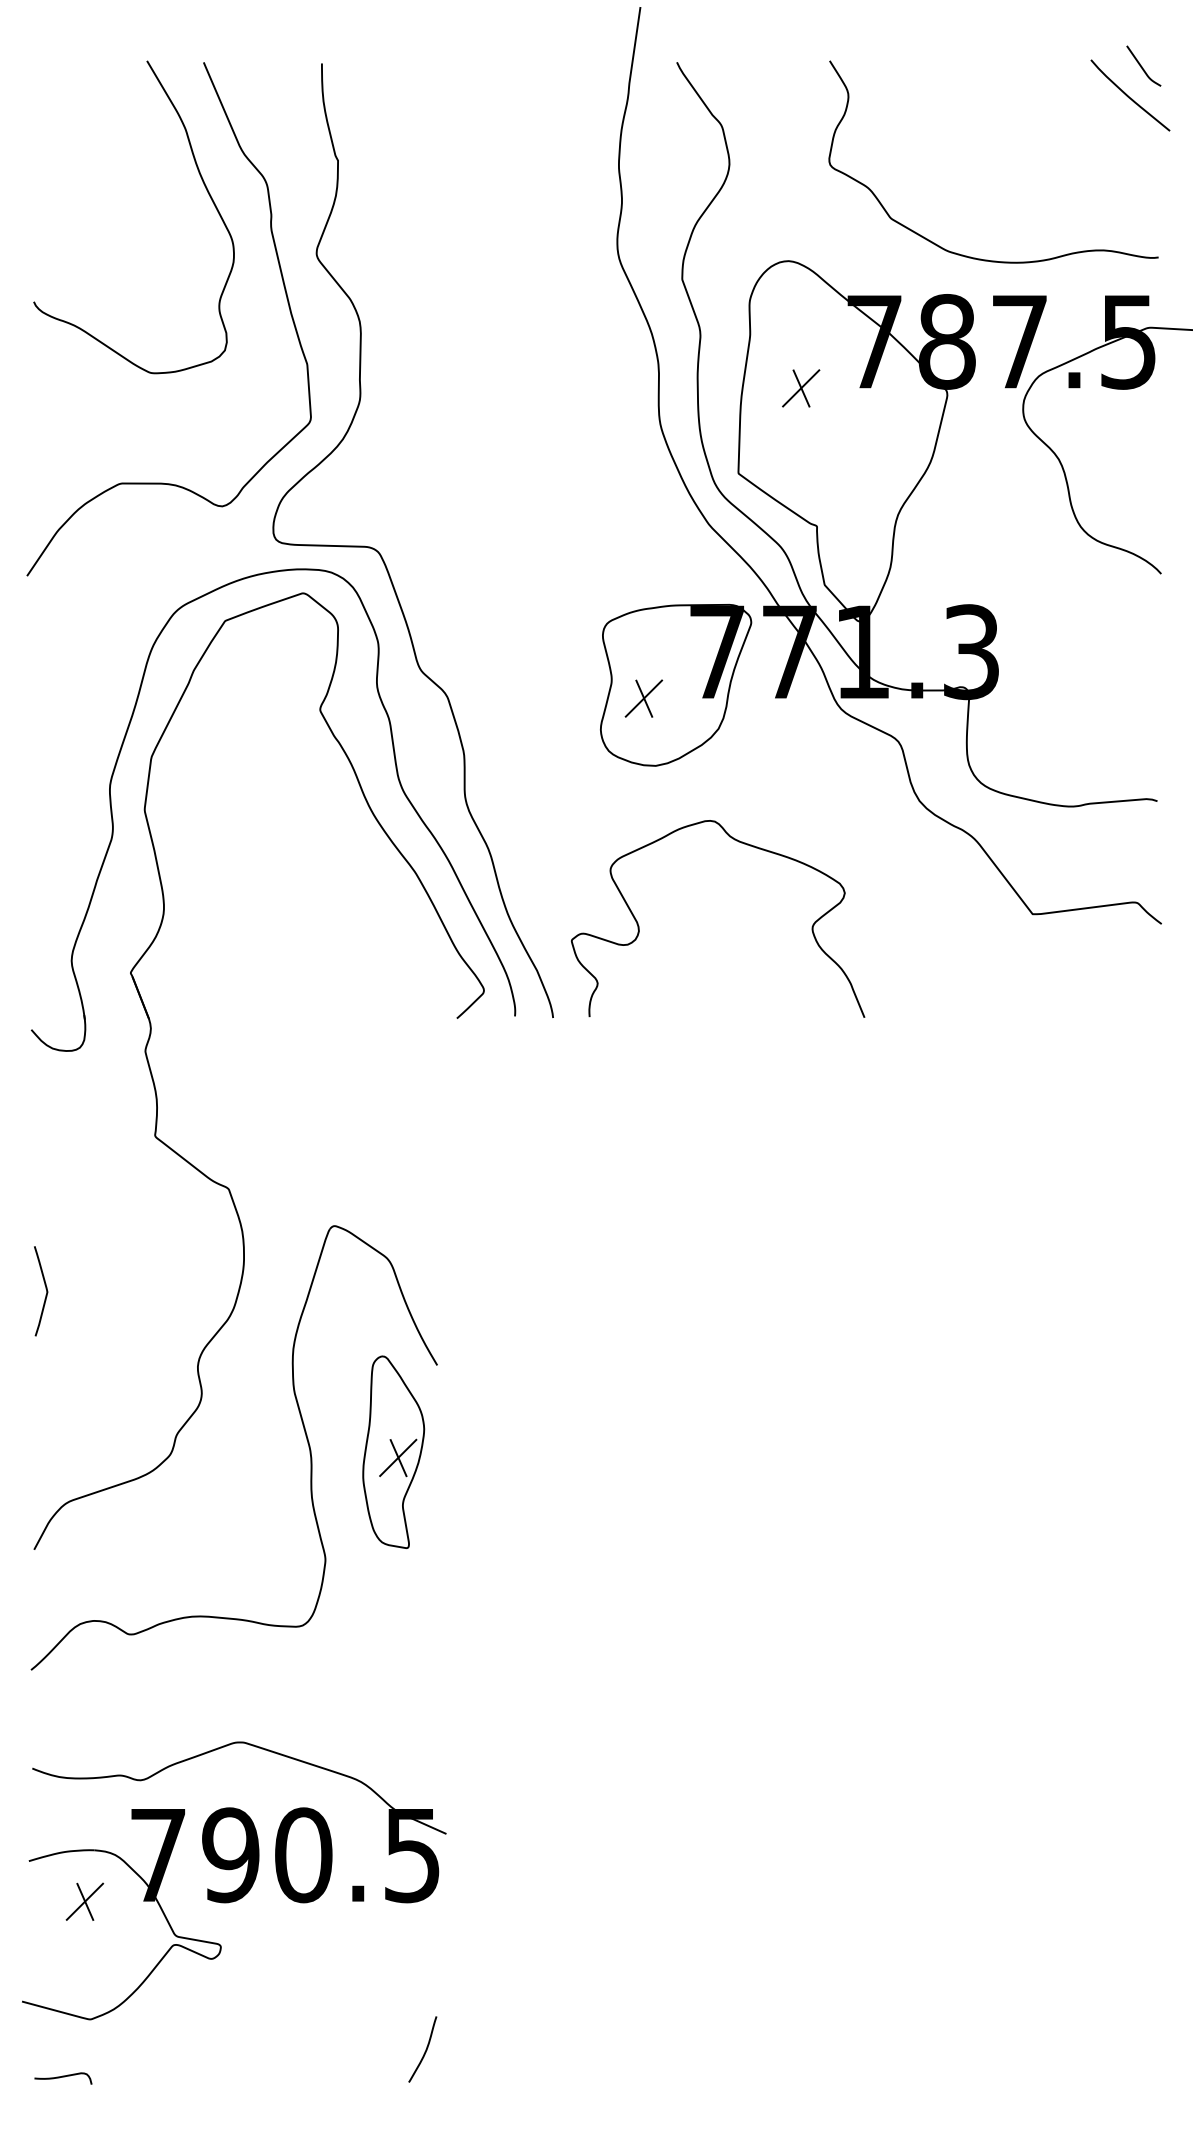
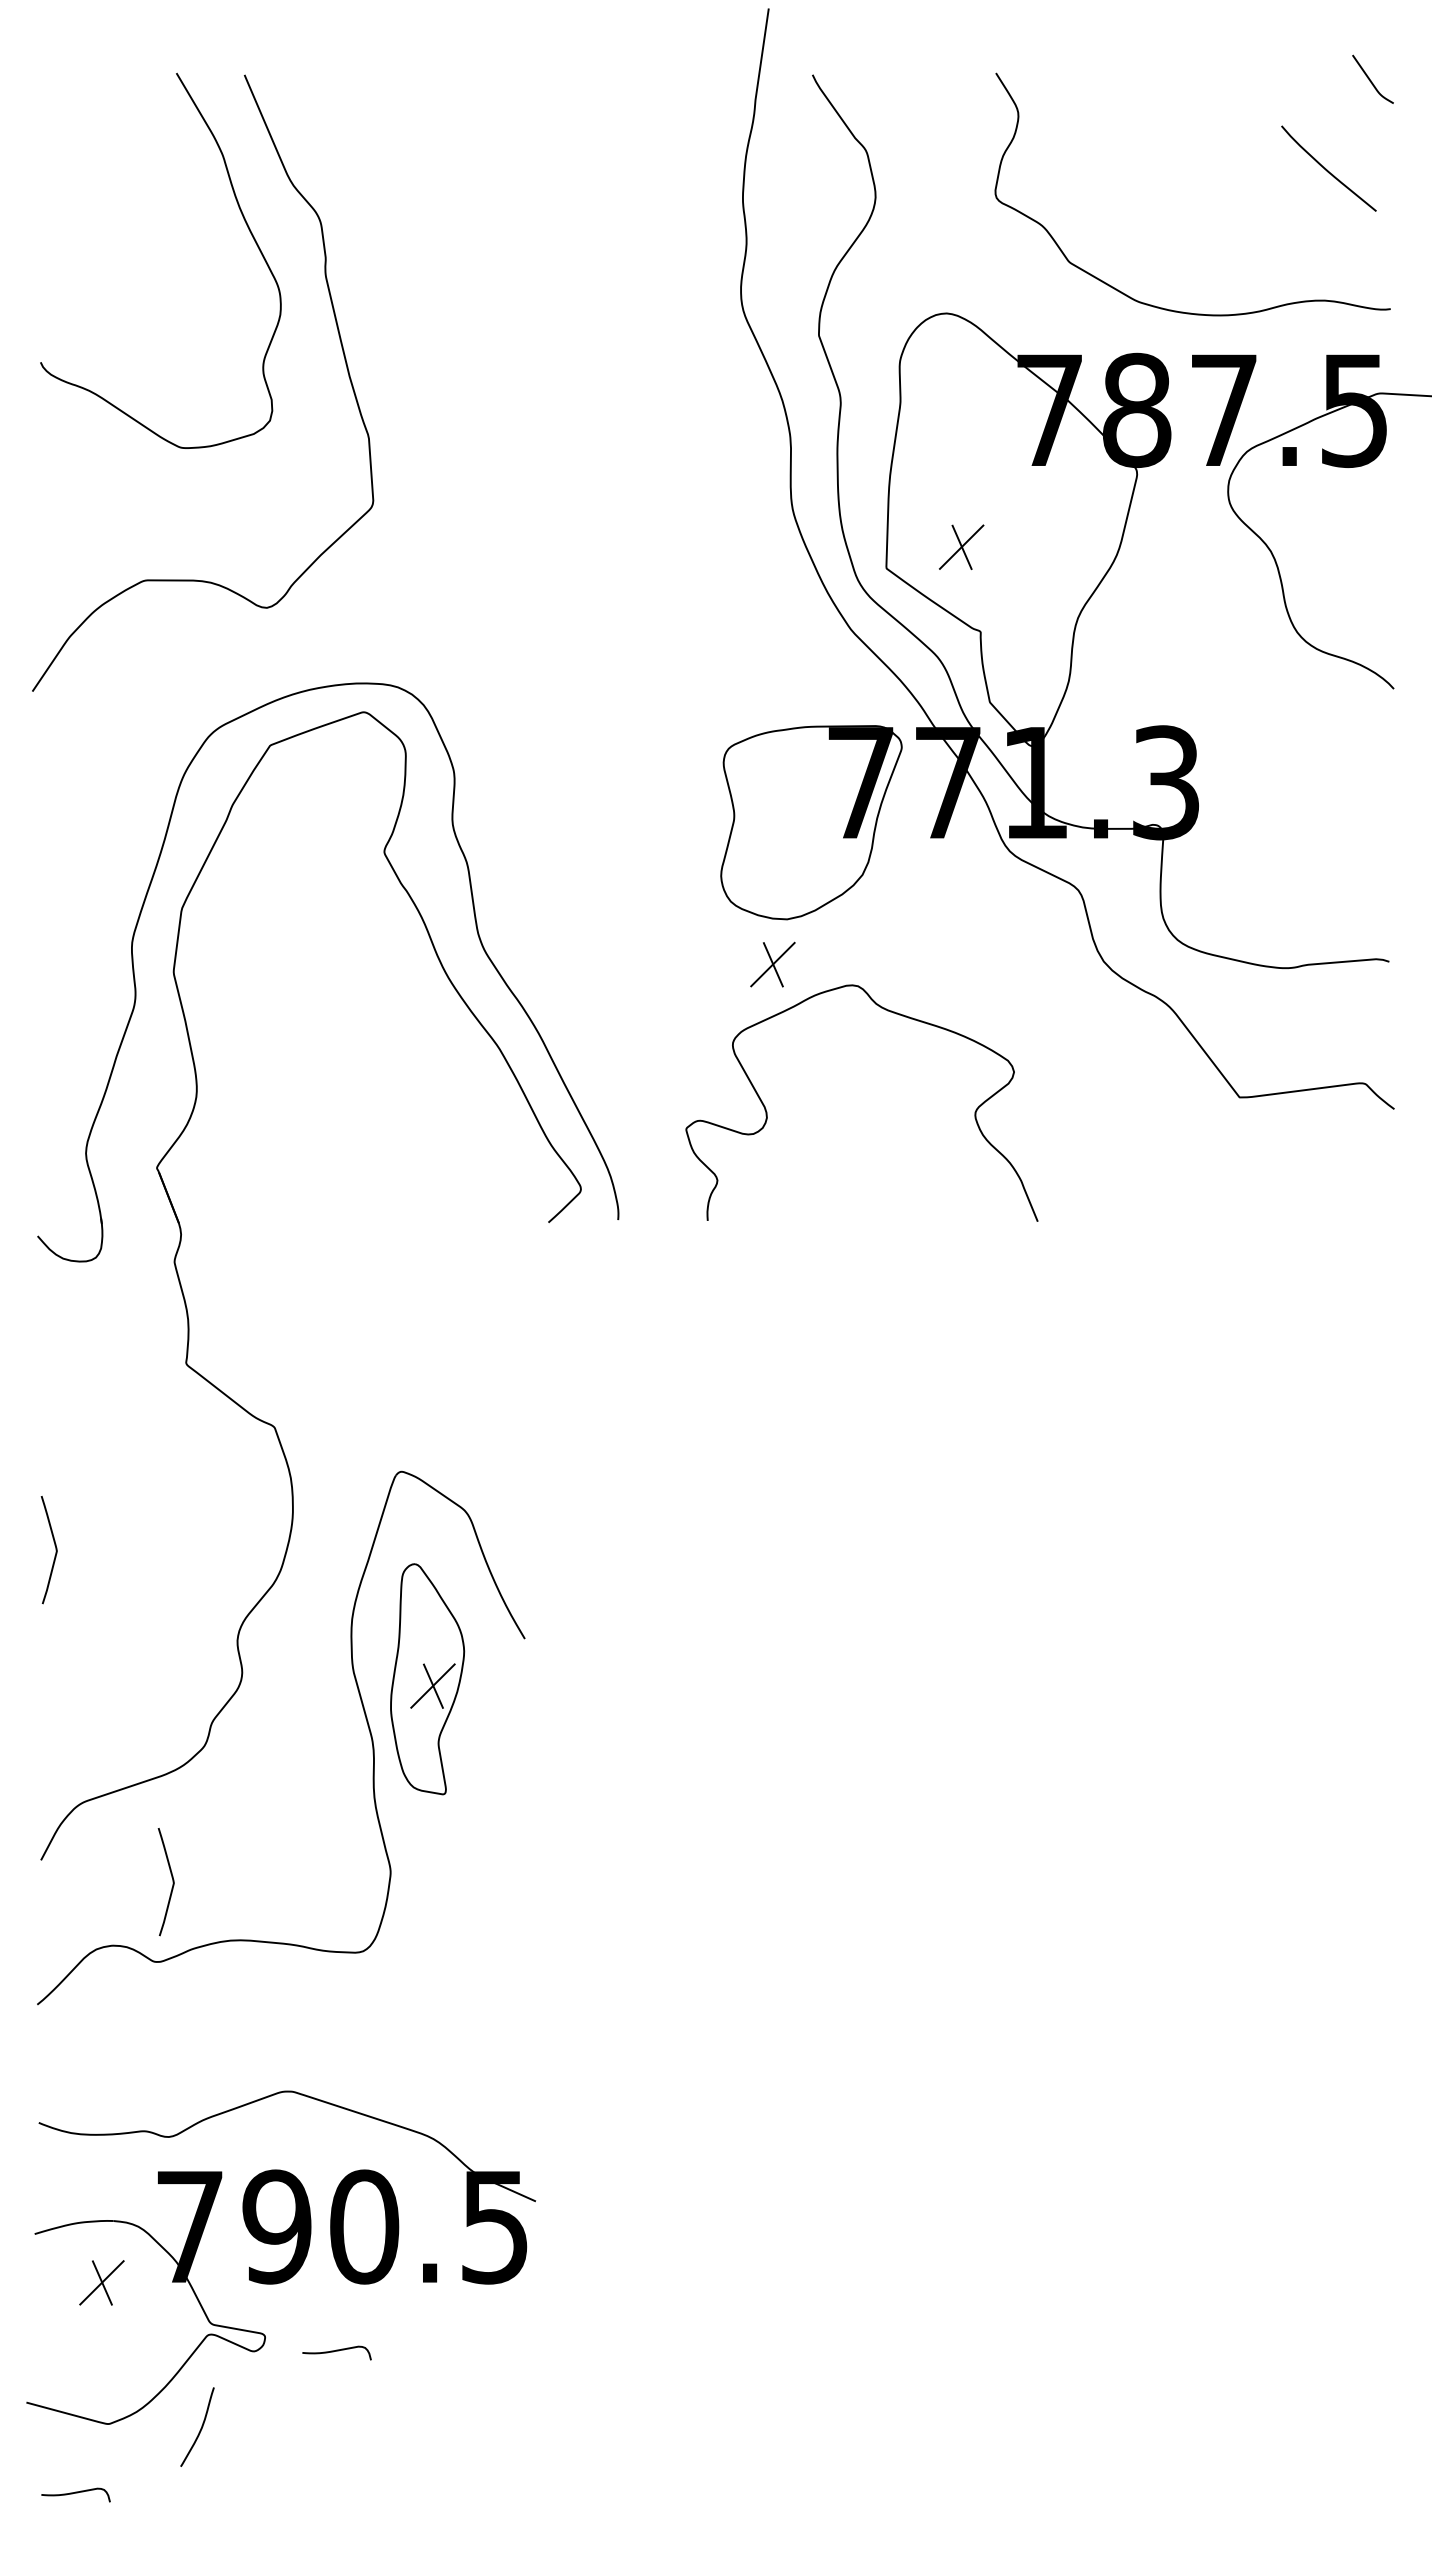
curve: (1129, 96) -> (1327, 169), moved
part: (801, 387) -> (961, 546), moved
curve: (381, 556) -> (458, 667), removed
part: (643, 698) -> (772, 964), moved
part: (393, 1452) -> (427, 1679), moved
curve: (143, 1568) -> (172, 1882), added
curve: (280, 1959) -> (336, 2351), added
curve: (425, 2050) -> (200, 2428), moved

